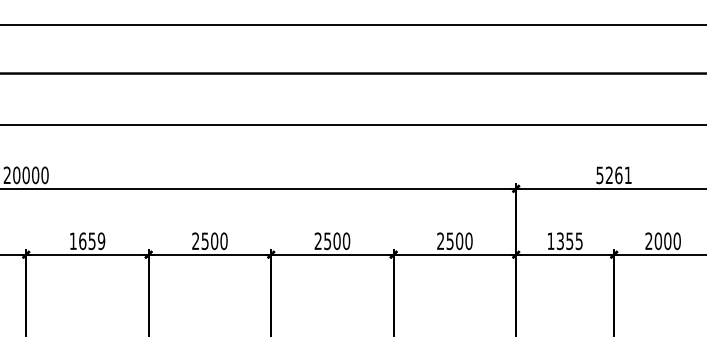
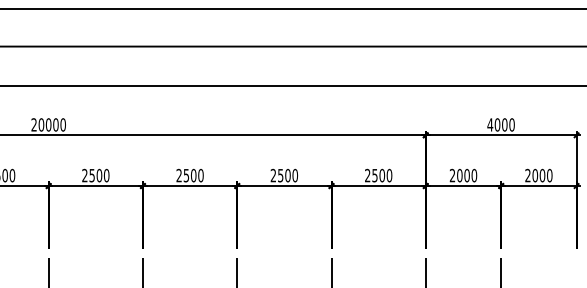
text: (613, 174) -> (500, 124), 5261 -> 4000
text: (87, 241) -> (95, 175), 1659 -> 2500
text: (565, 241) -> (463, 175), 1355 -> 2000

